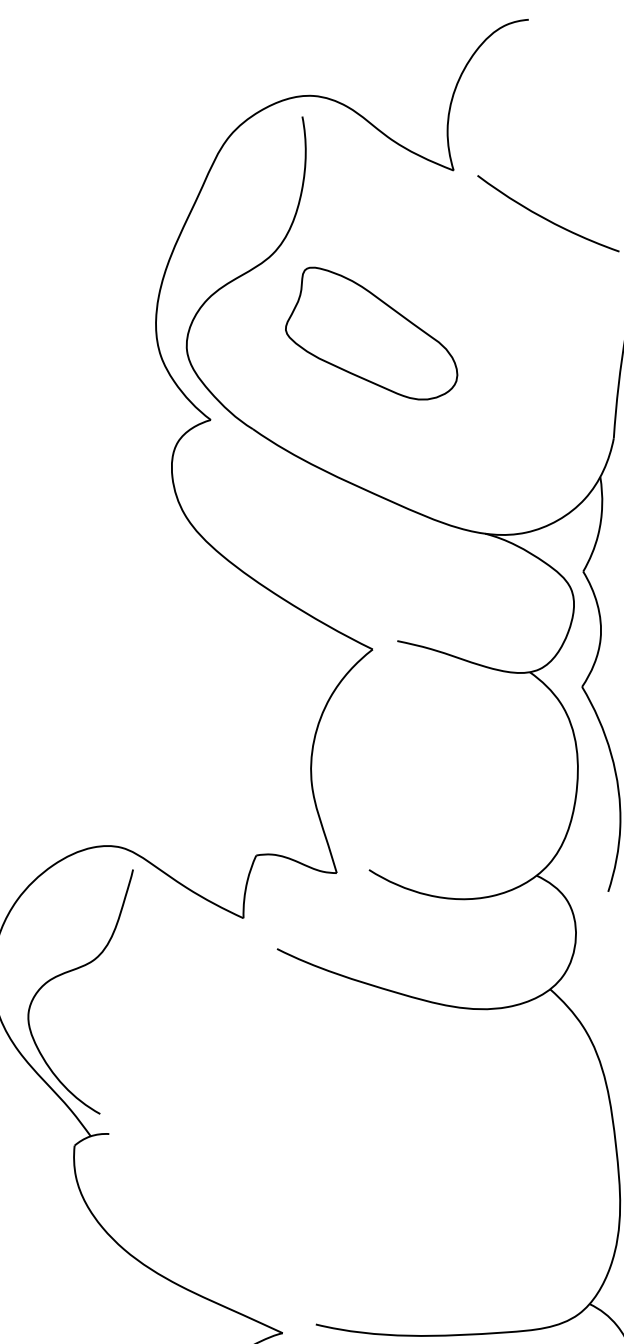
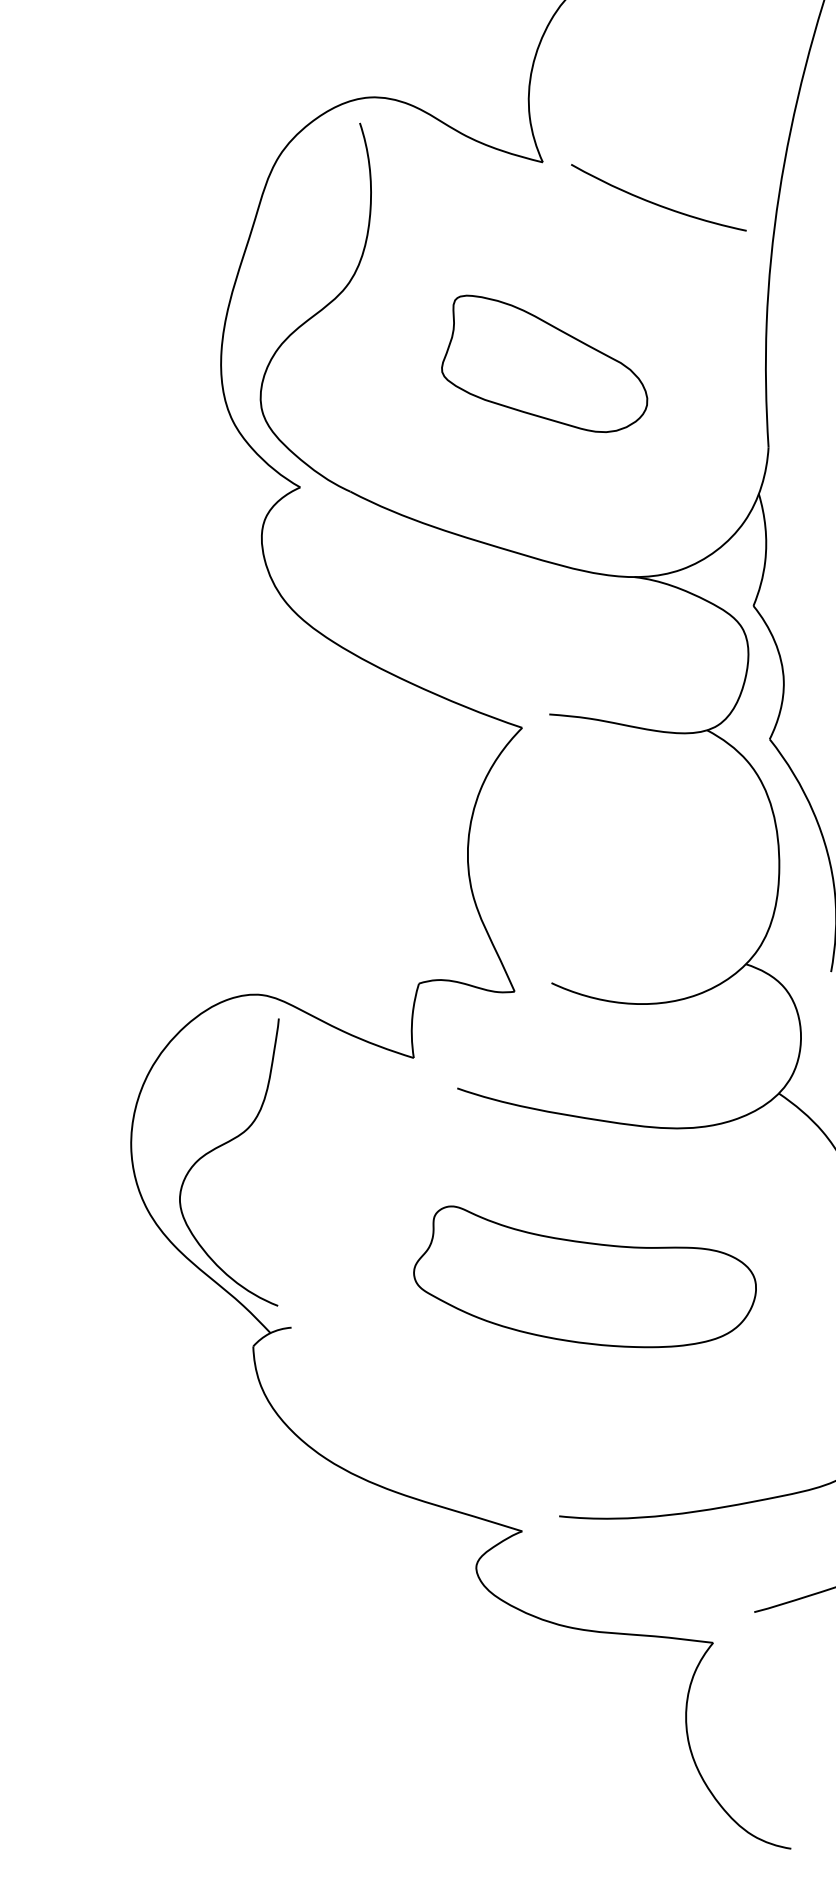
part: (373, 334) -> (544, 363), moved
part: (364, 1123) -> (584, 1276), added

